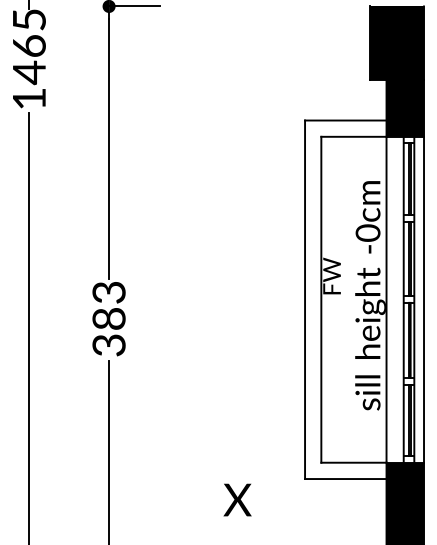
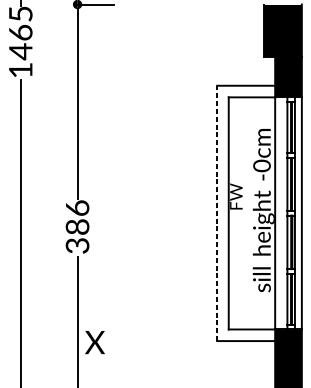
text: (108, 292) -> (77, 208), 383 -> 386
line: (305, 299) -> (217, 213), solid -> dashed
text: (237, 499) -> (94, 342), moved

